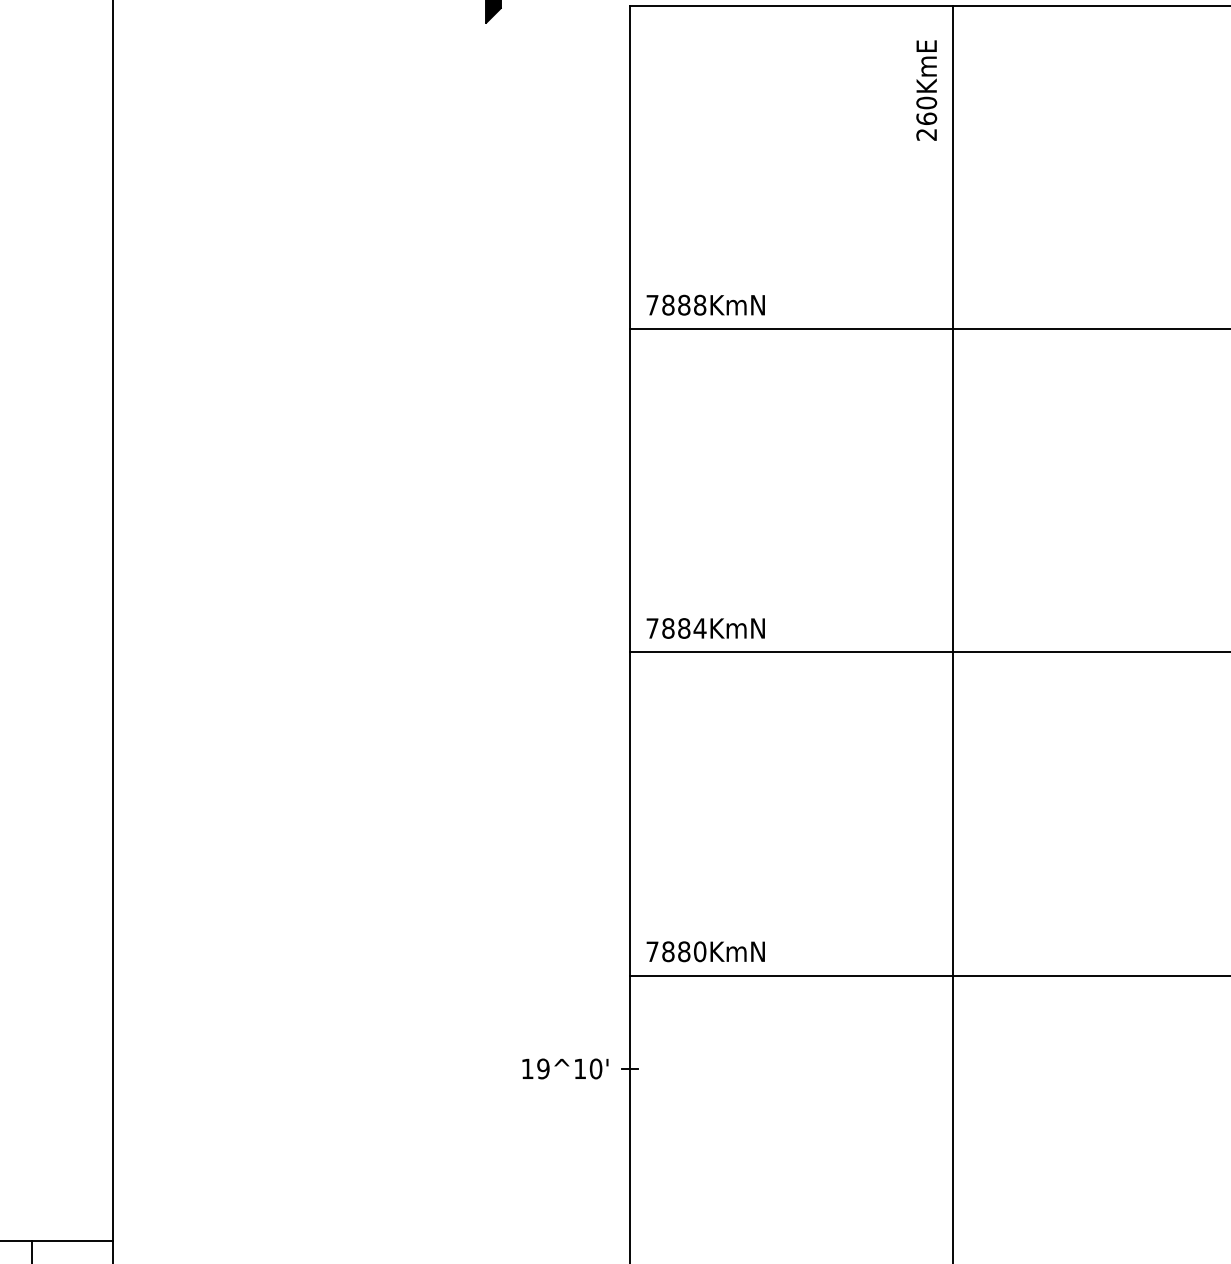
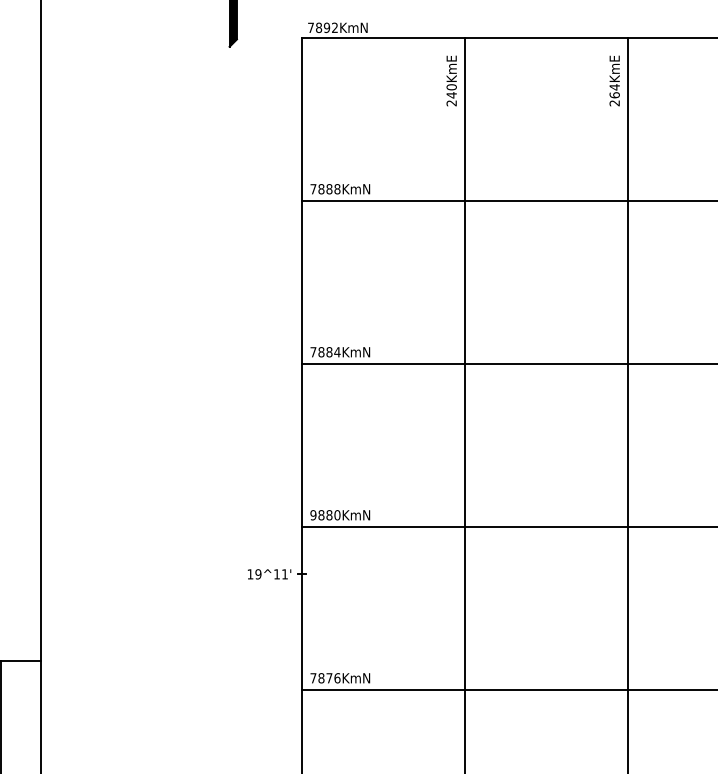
text: (926, 119) -> (451, 95), 260KmE -> 240KmE
text: (652, 952) -> (313, 515), 7880KmN -> 9880KmN
text: (595, 1069) -> (284, 574), 10' -> 11'

